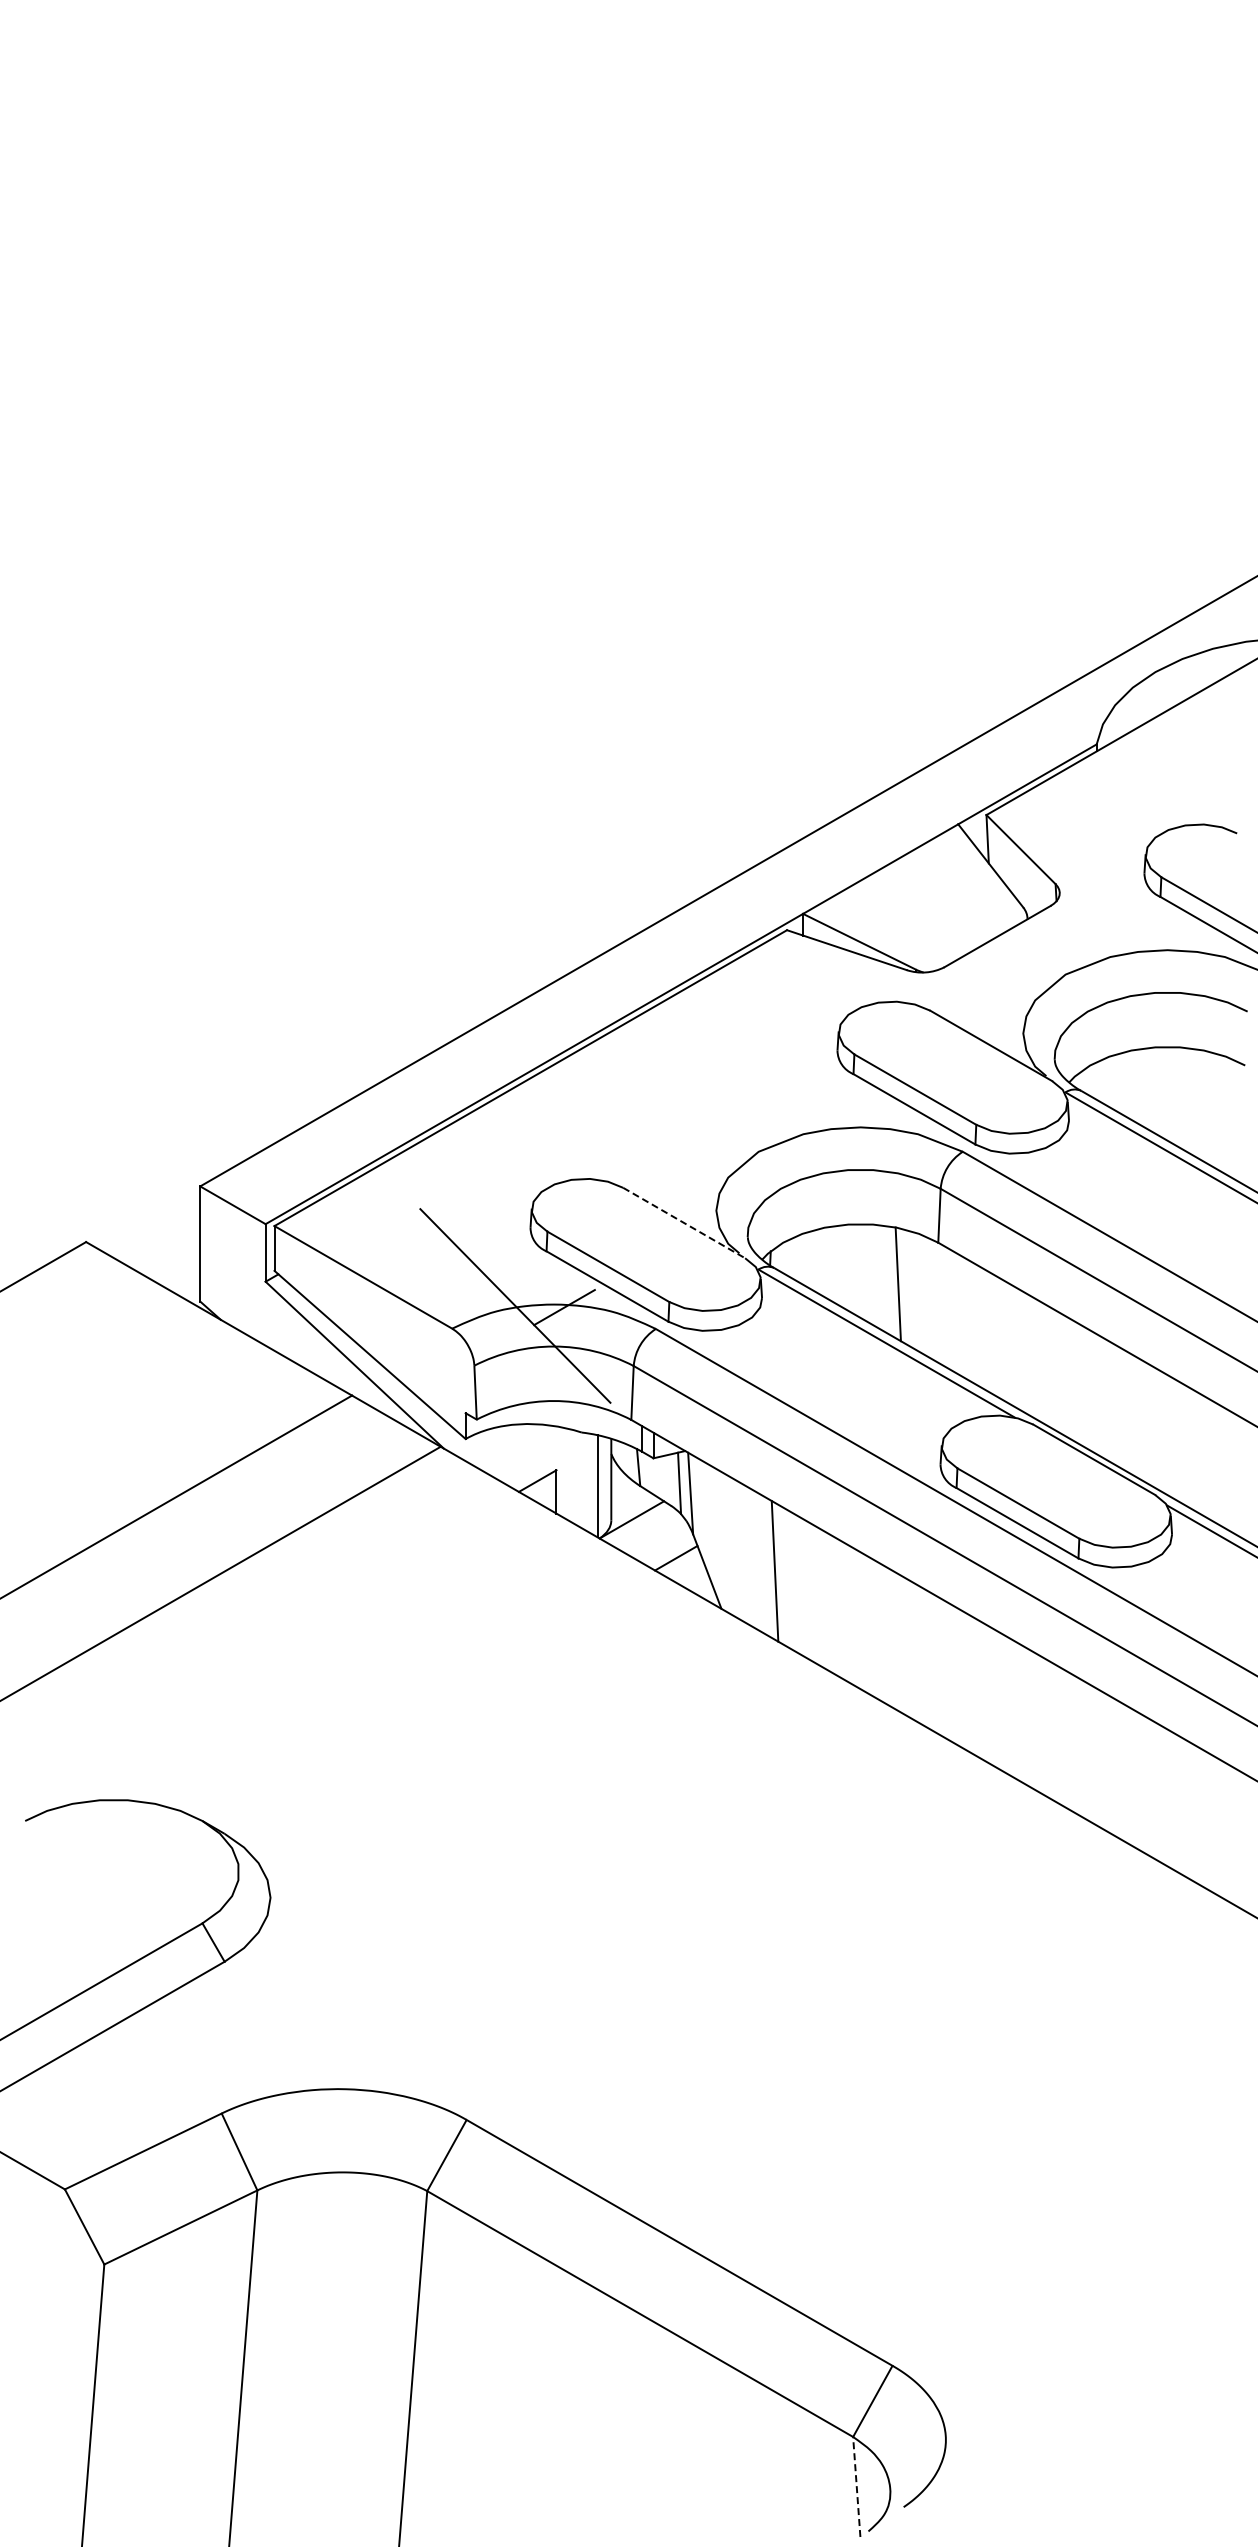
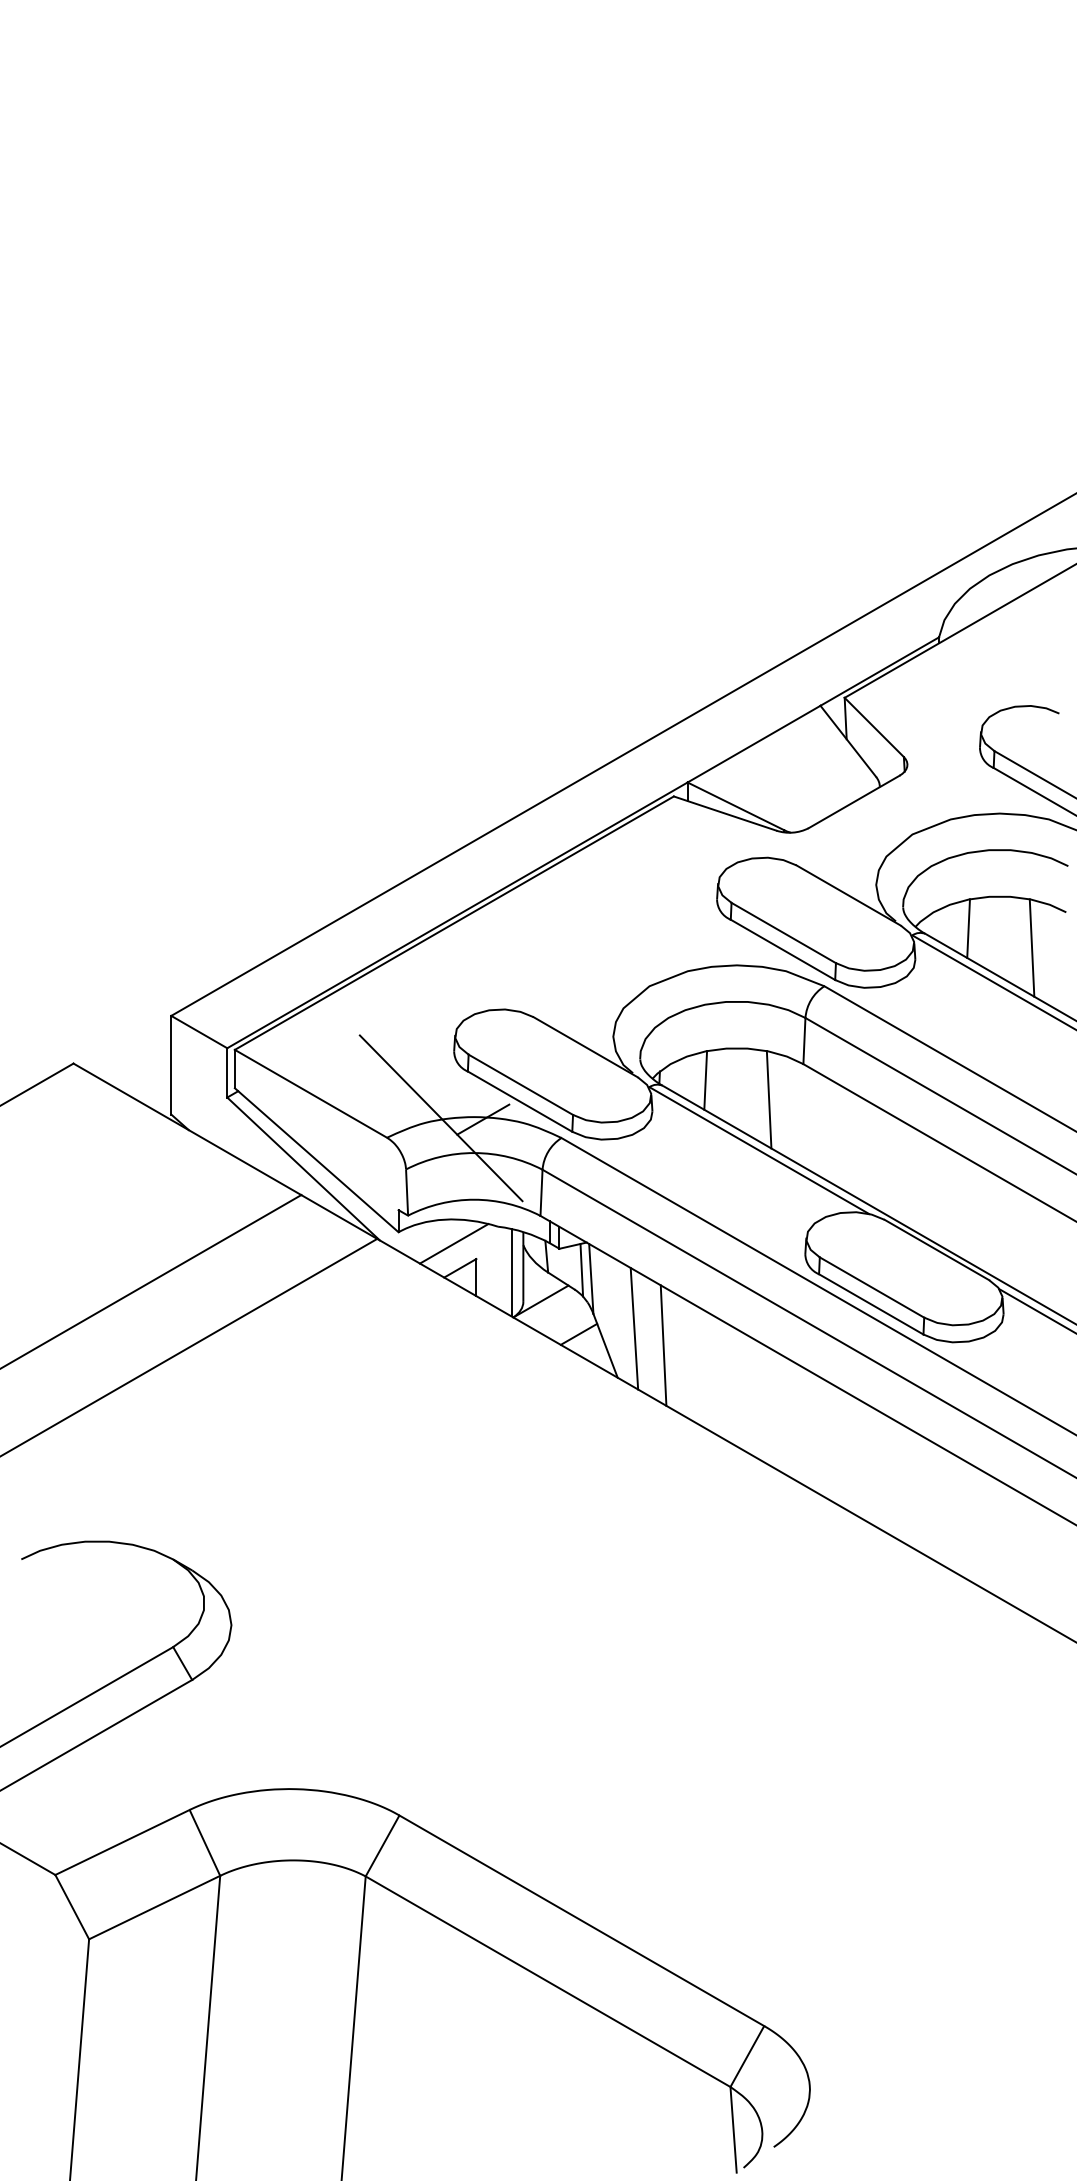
line: (1130, 1084) -> (968, 928), added
line: (1204, 1107) -> (1031, 948), added
line: (684, 1223) -> (586, 1047), dashed -> solid
line: (823, 1261) -> (705, 1080), added
line: (530, 1452) -> (454, 1243), added
line: (740, 1551) -> (633, 1328), added
line: (856, 2486) -> (733, 2129), dashed -> solid

